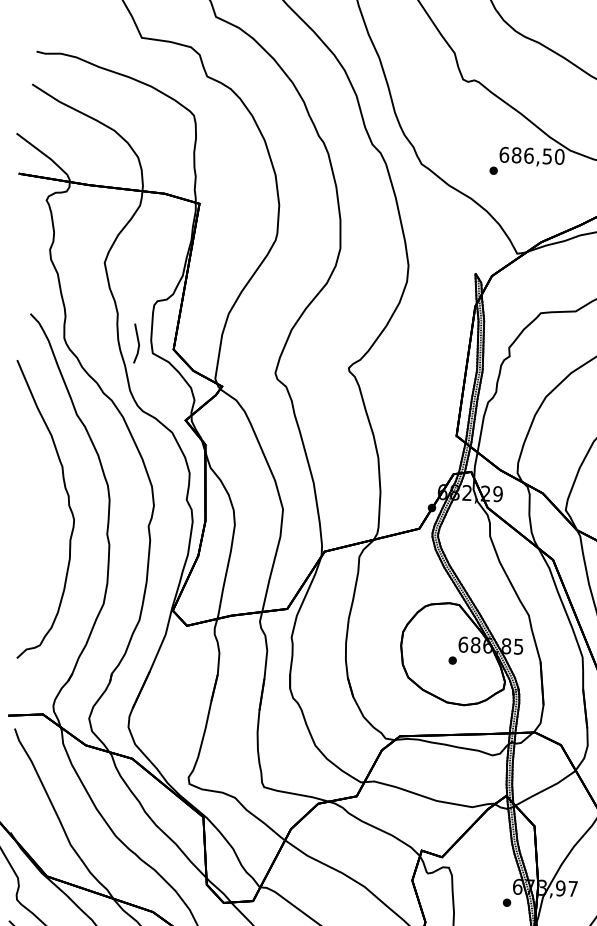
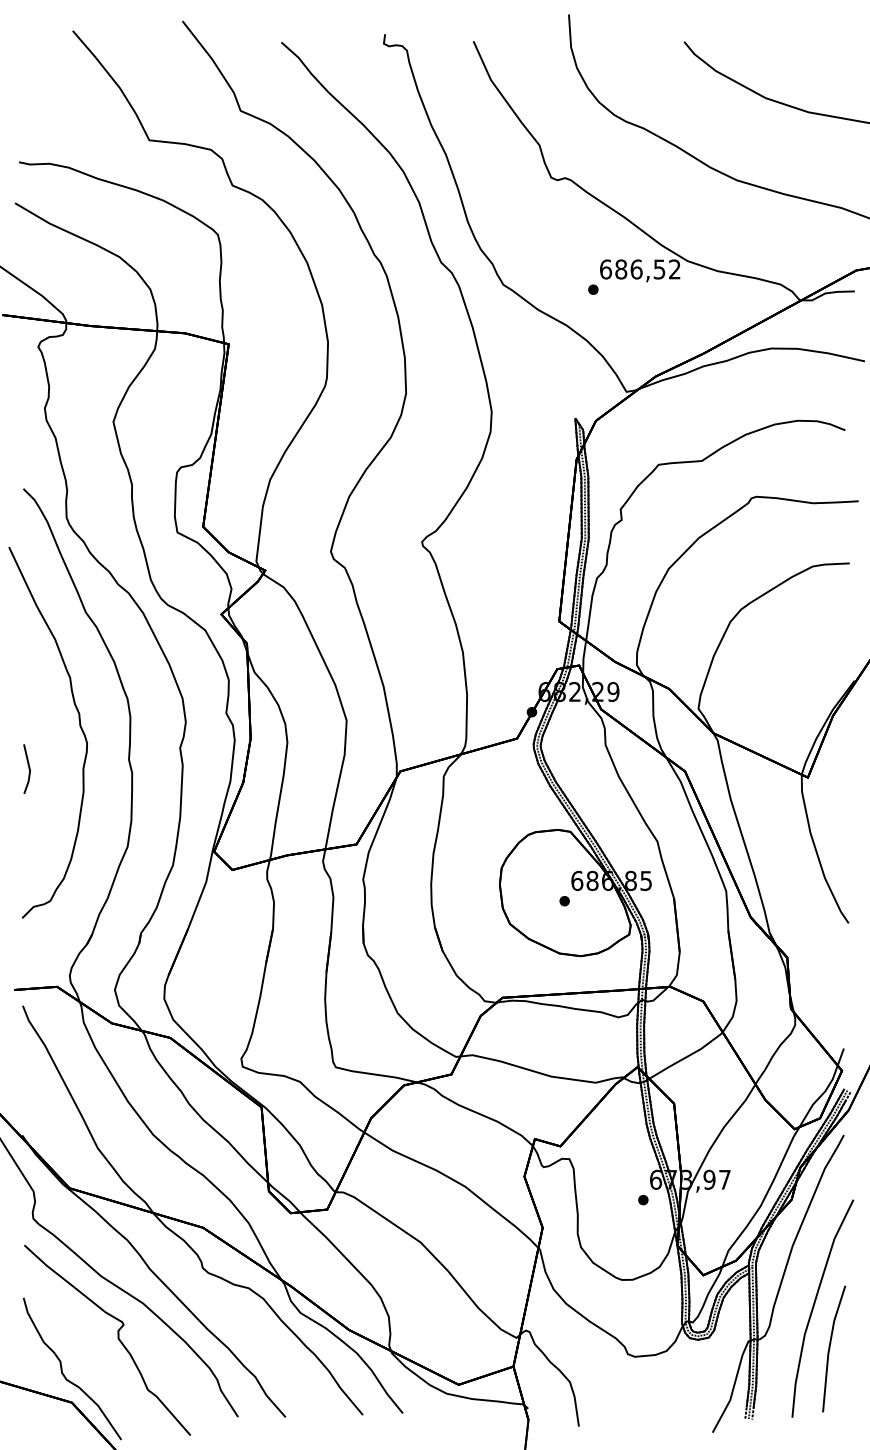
text: (559, 156) -> (674, 269), 686,50 -> 686,52
line: (137, 343) -> (28, 768), moved

